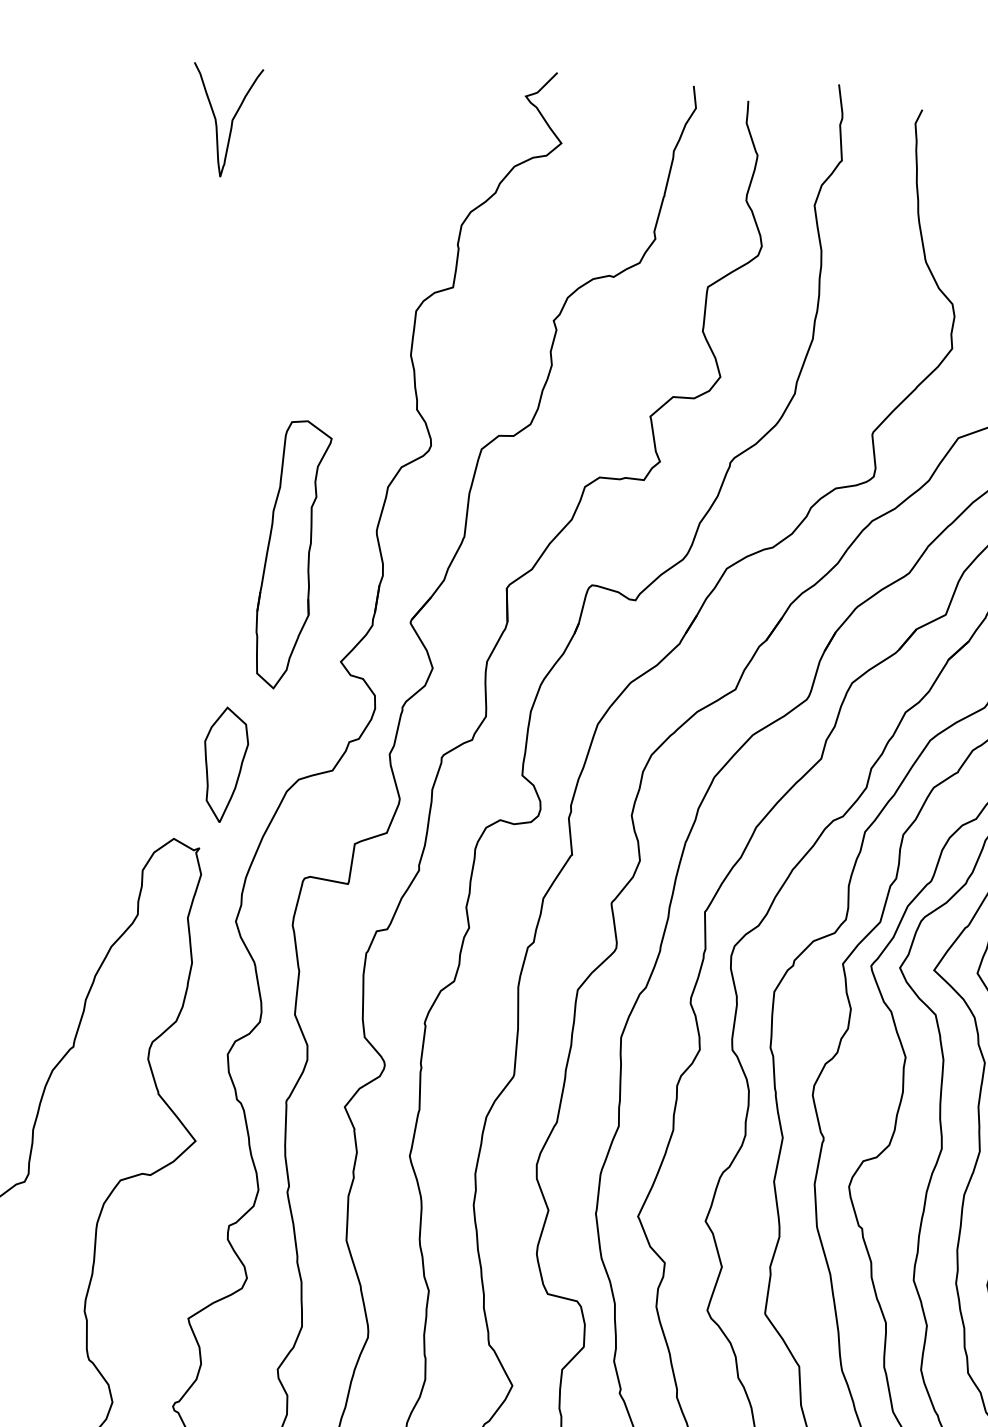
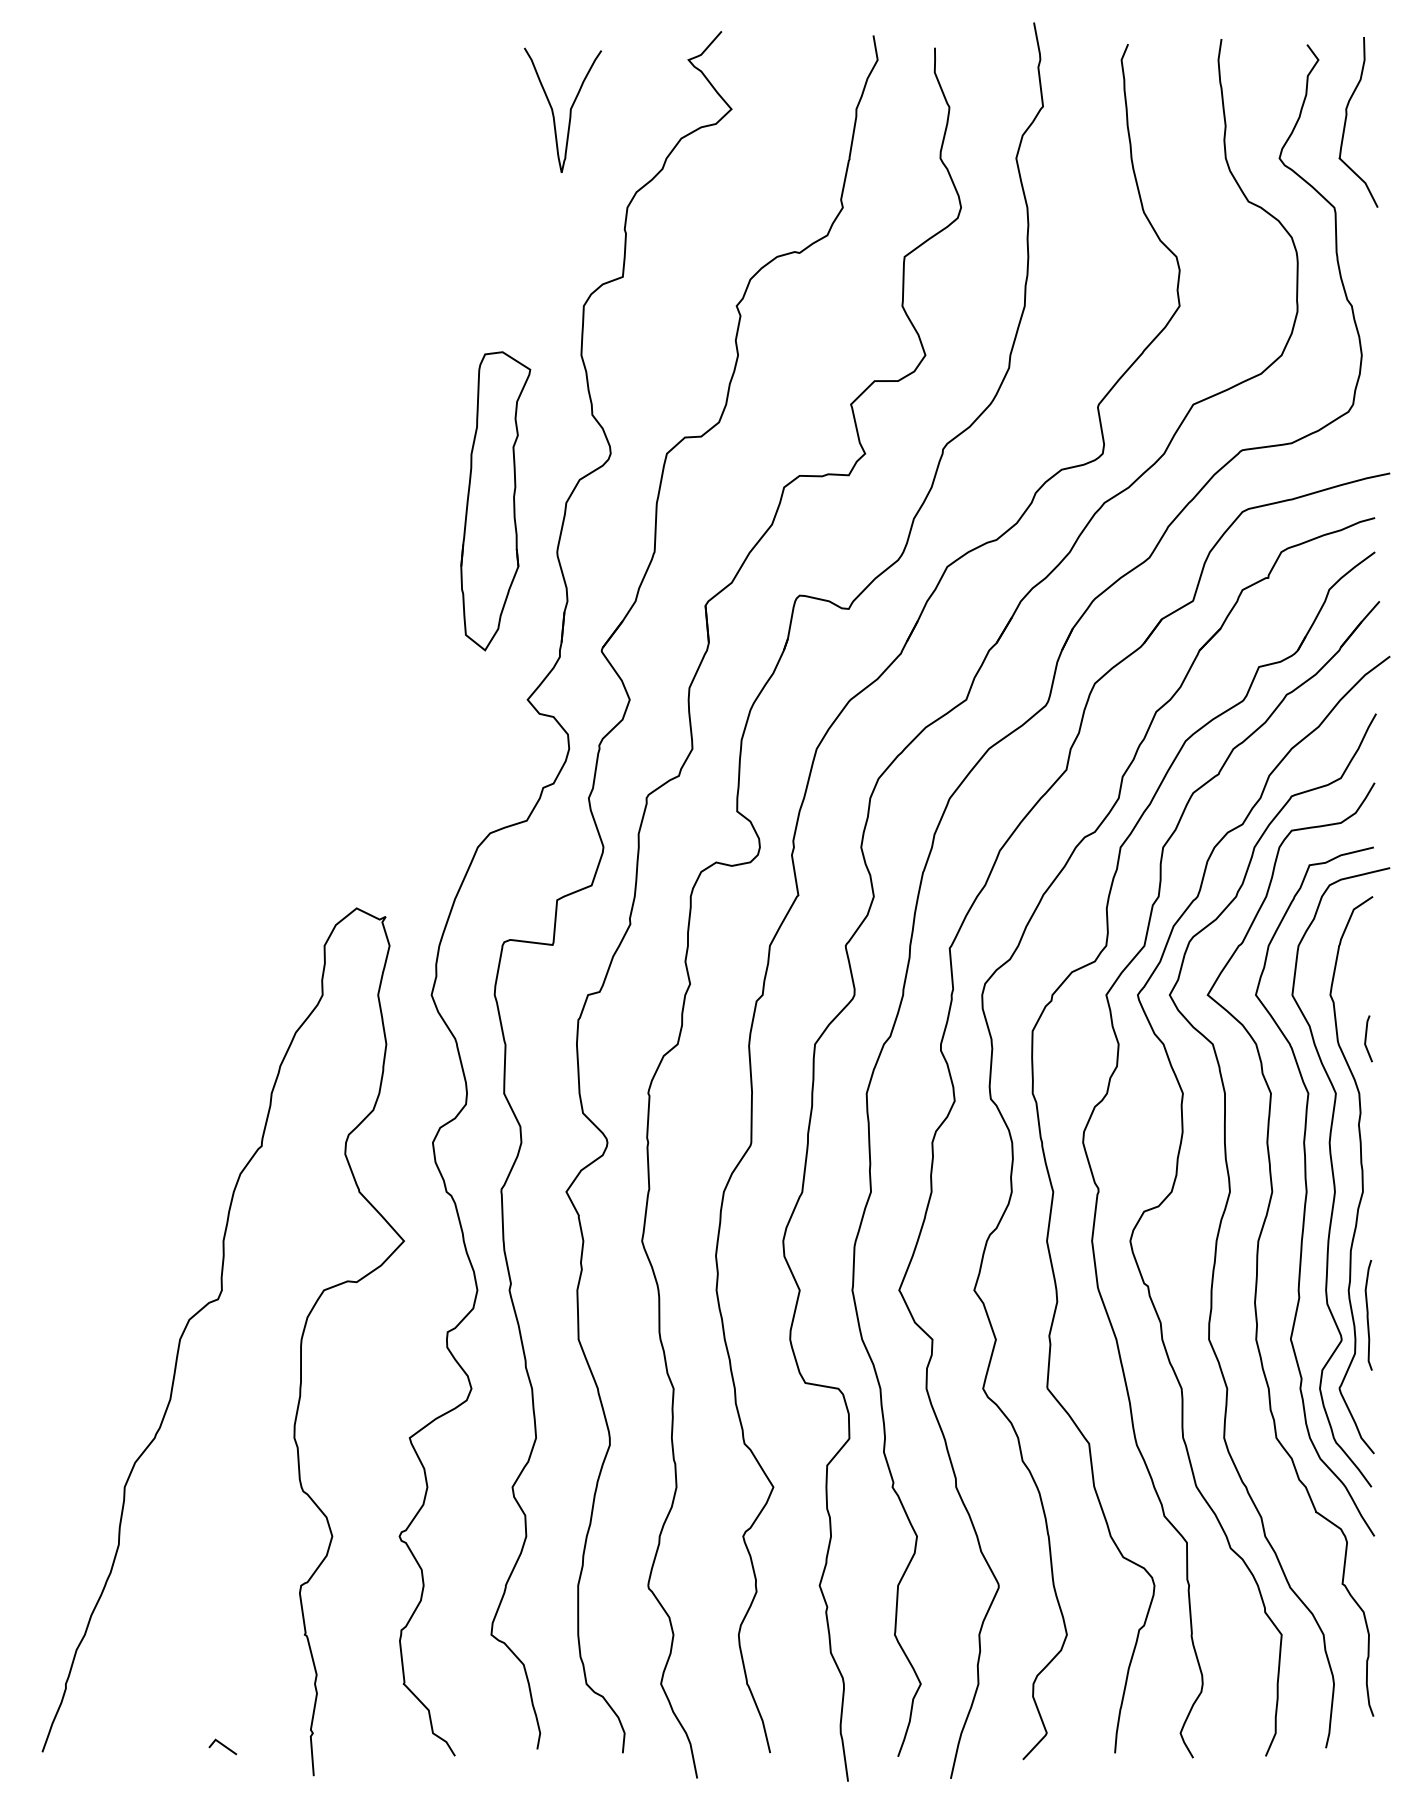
curve: (231, 121) -> (569, 110), moved
part: (292, 555) -> (495, 501), moved
part: (225, 764) -> (407, 822), removed

